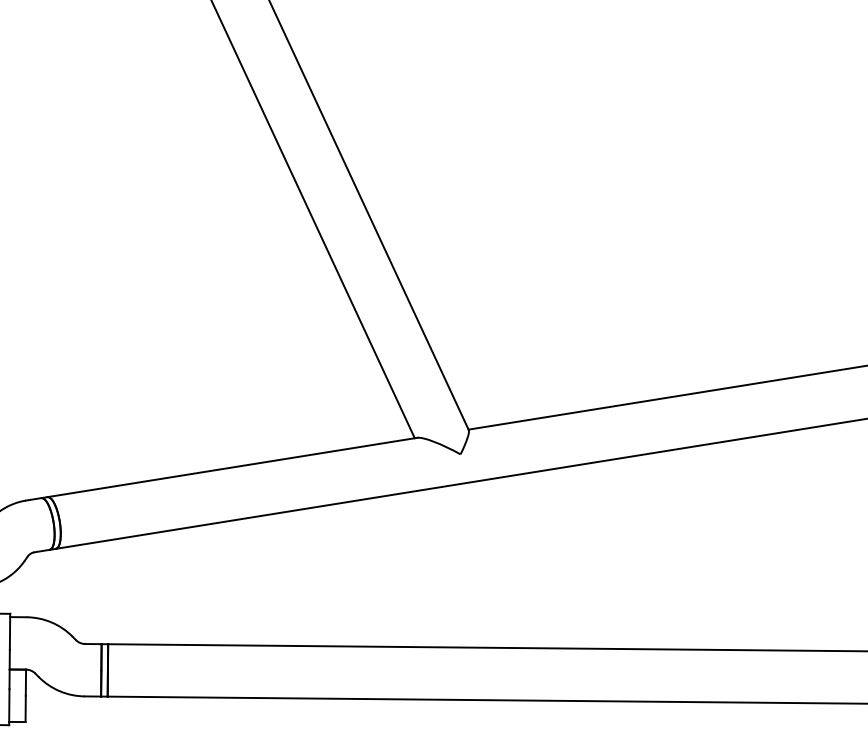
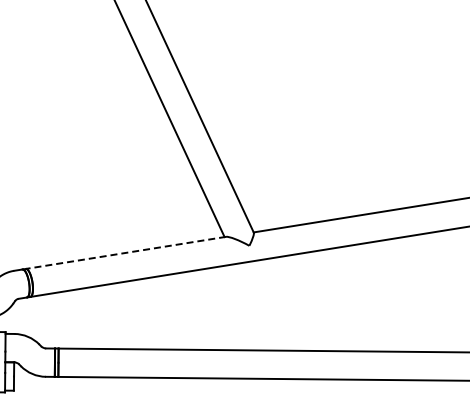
line: (231, 466) -> (125, 252), solid -> dashed

